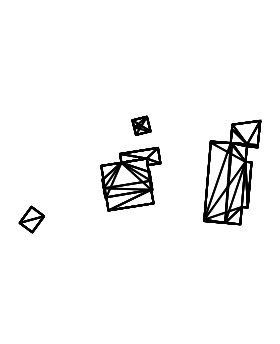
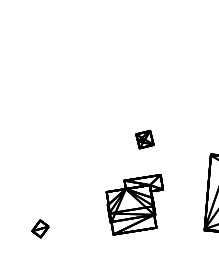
part: (130, 178) -> (134, 204), moved
part: (31, 219) -> (40, 228), size x0.7

